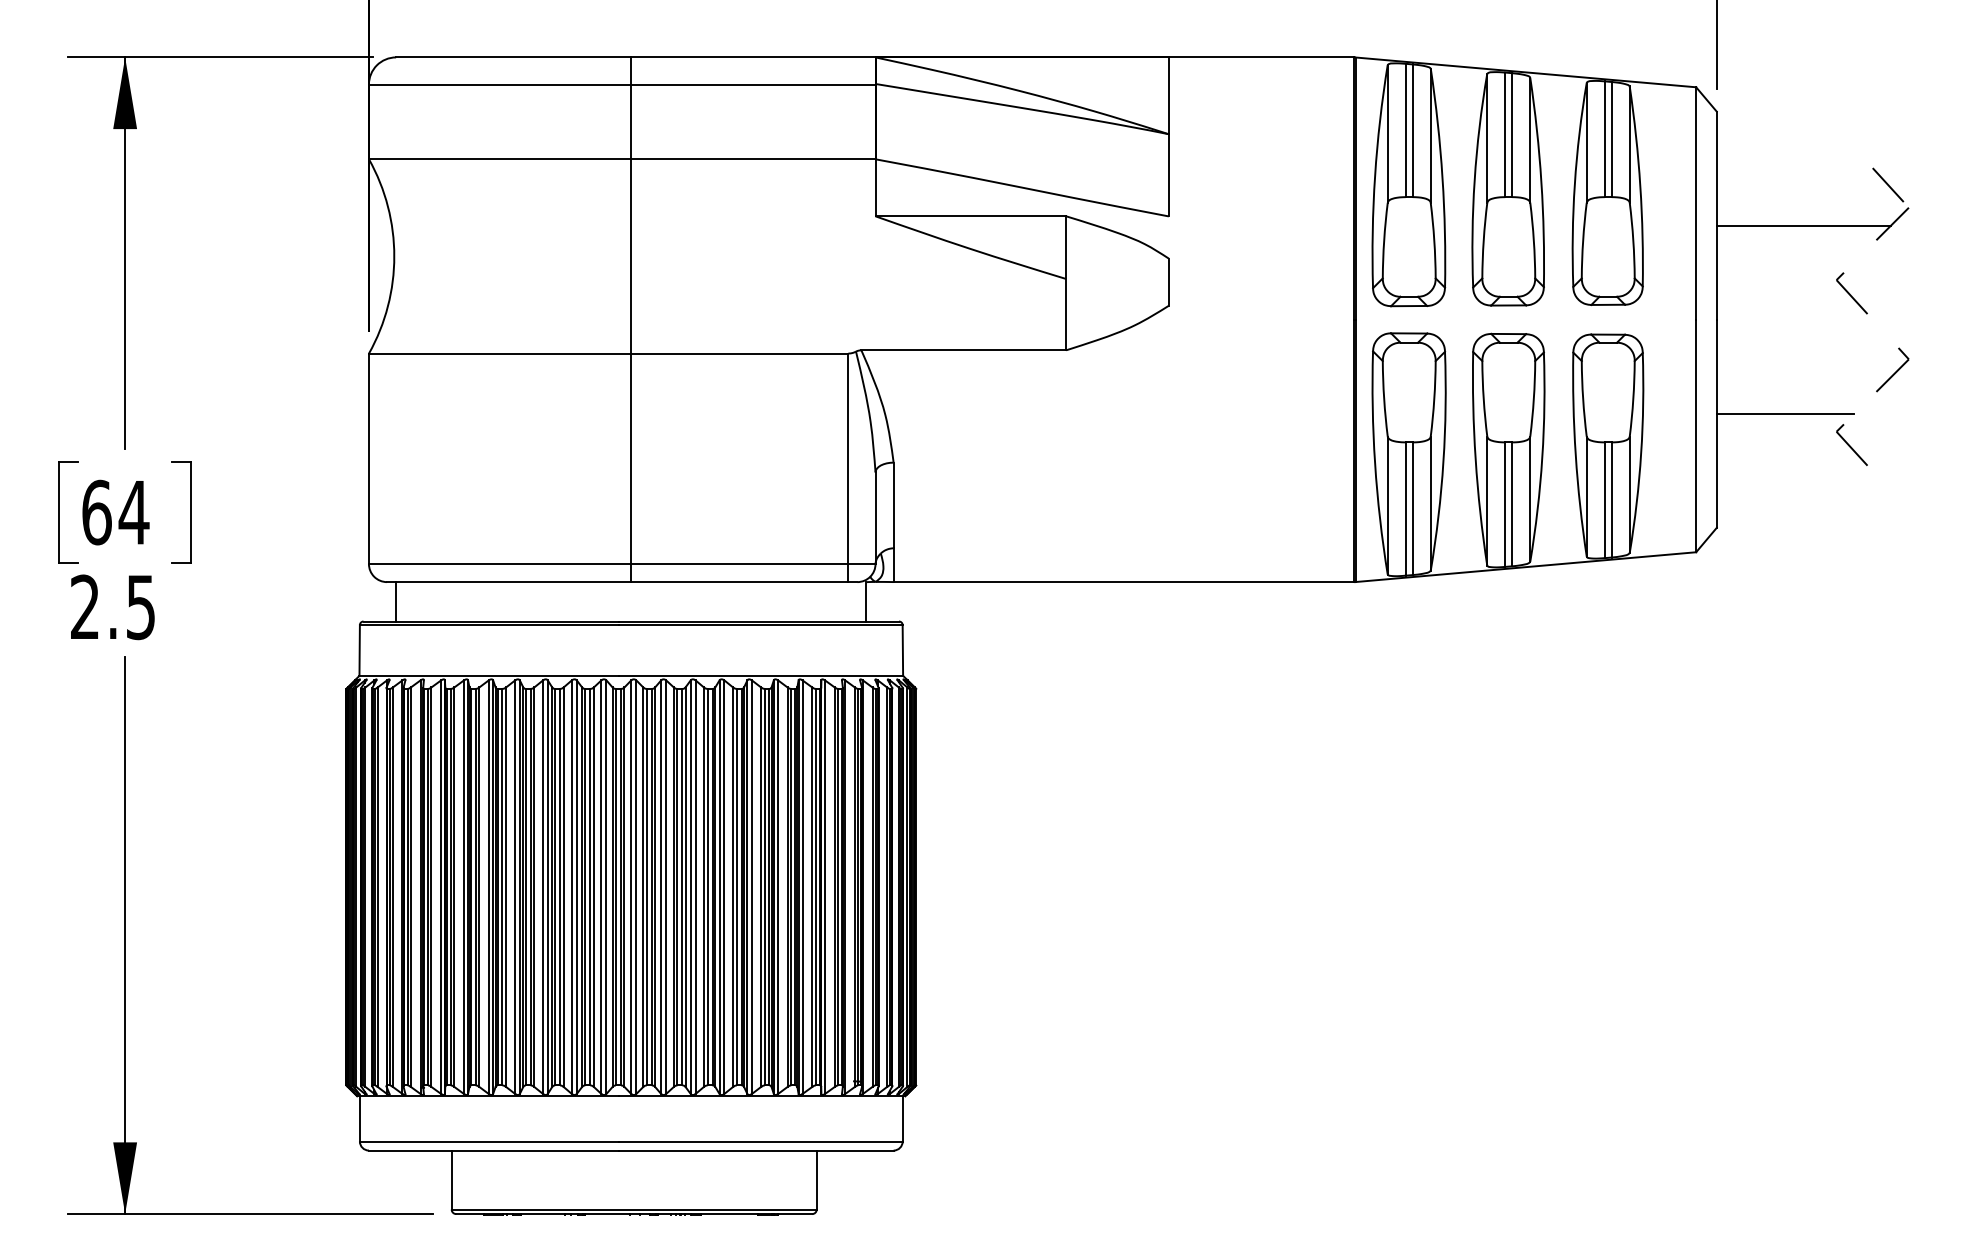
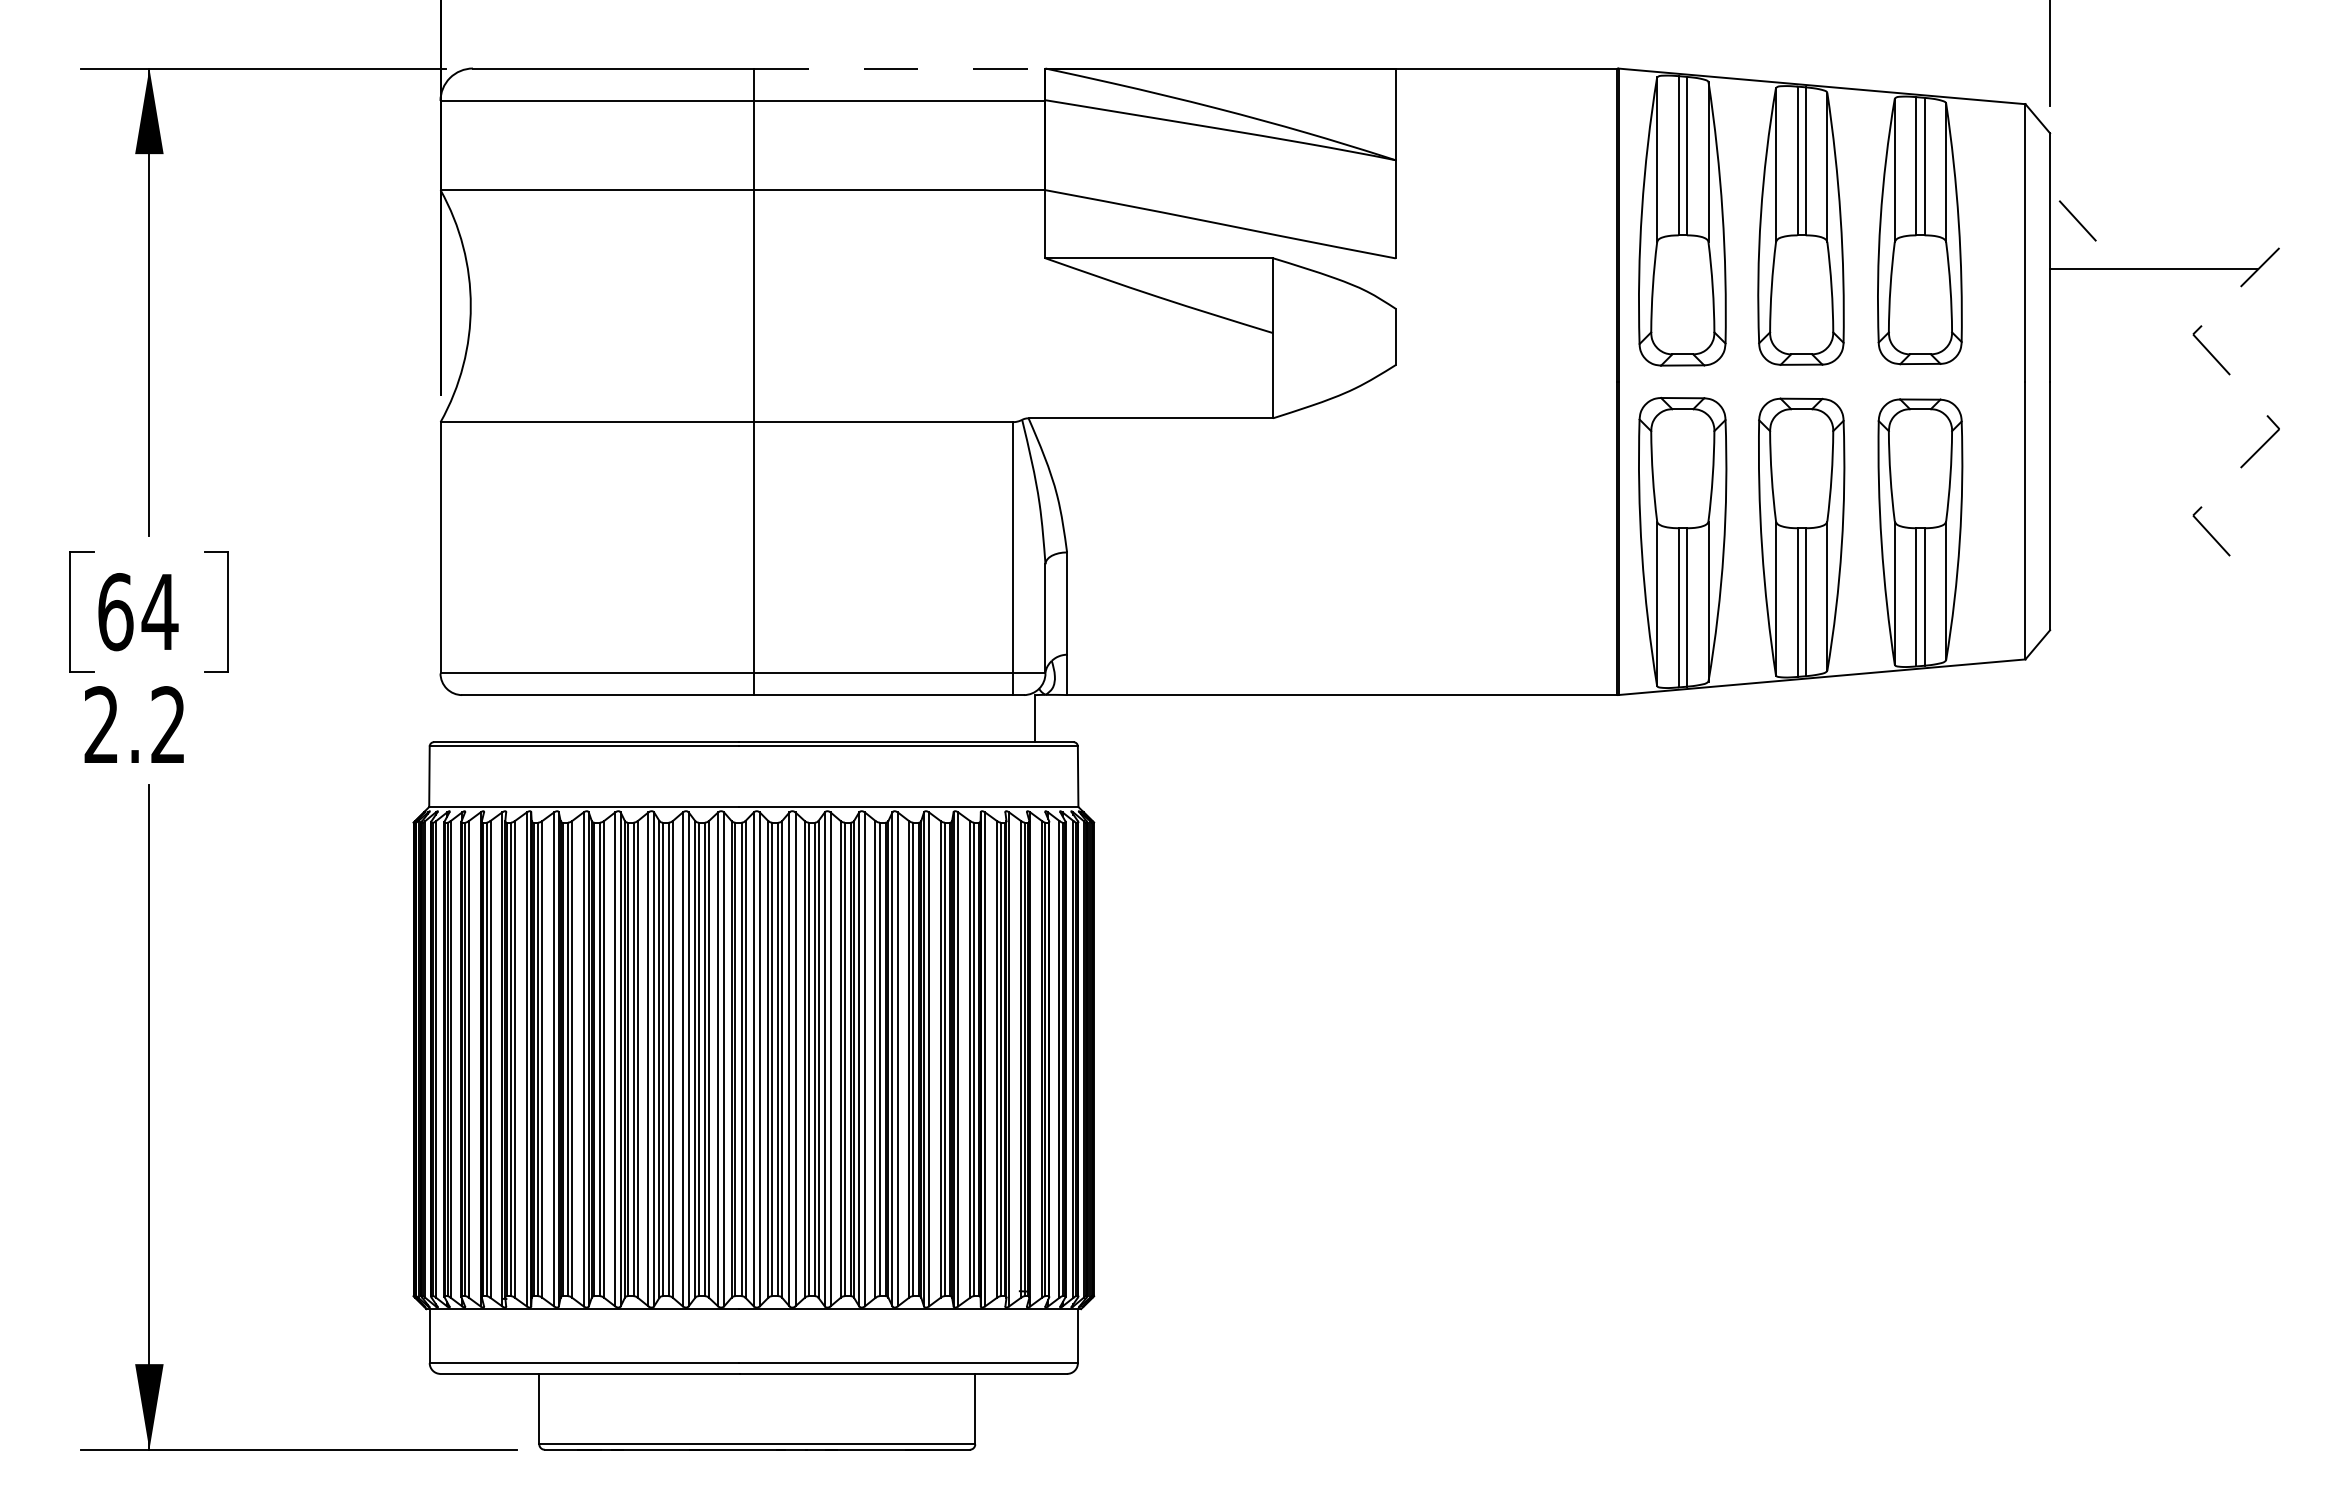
line: (753, 57) -> (899, 68), solid -> dashed
line: (1887, 184) -> (2077, 220), moved
line: (1785, 414) -> (2132, 494), removed
line: (395, 601) -> (472, 718), removed
text: (140, 607) -> (167, 725), 2.5 -> 2.2

